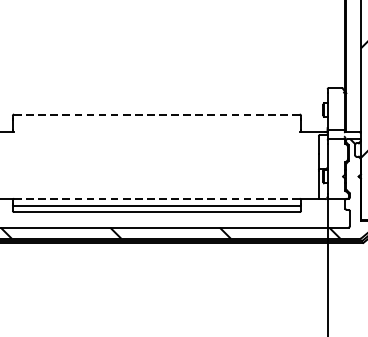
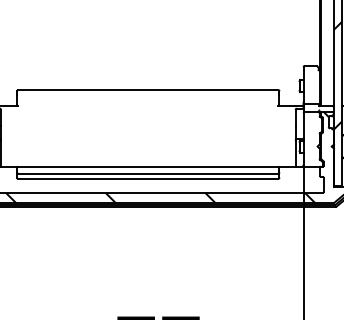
line: (157, 115) -> (148, 90), dashed -> solid
line: (157, 198) -> (148, 166), dashed -> solid

